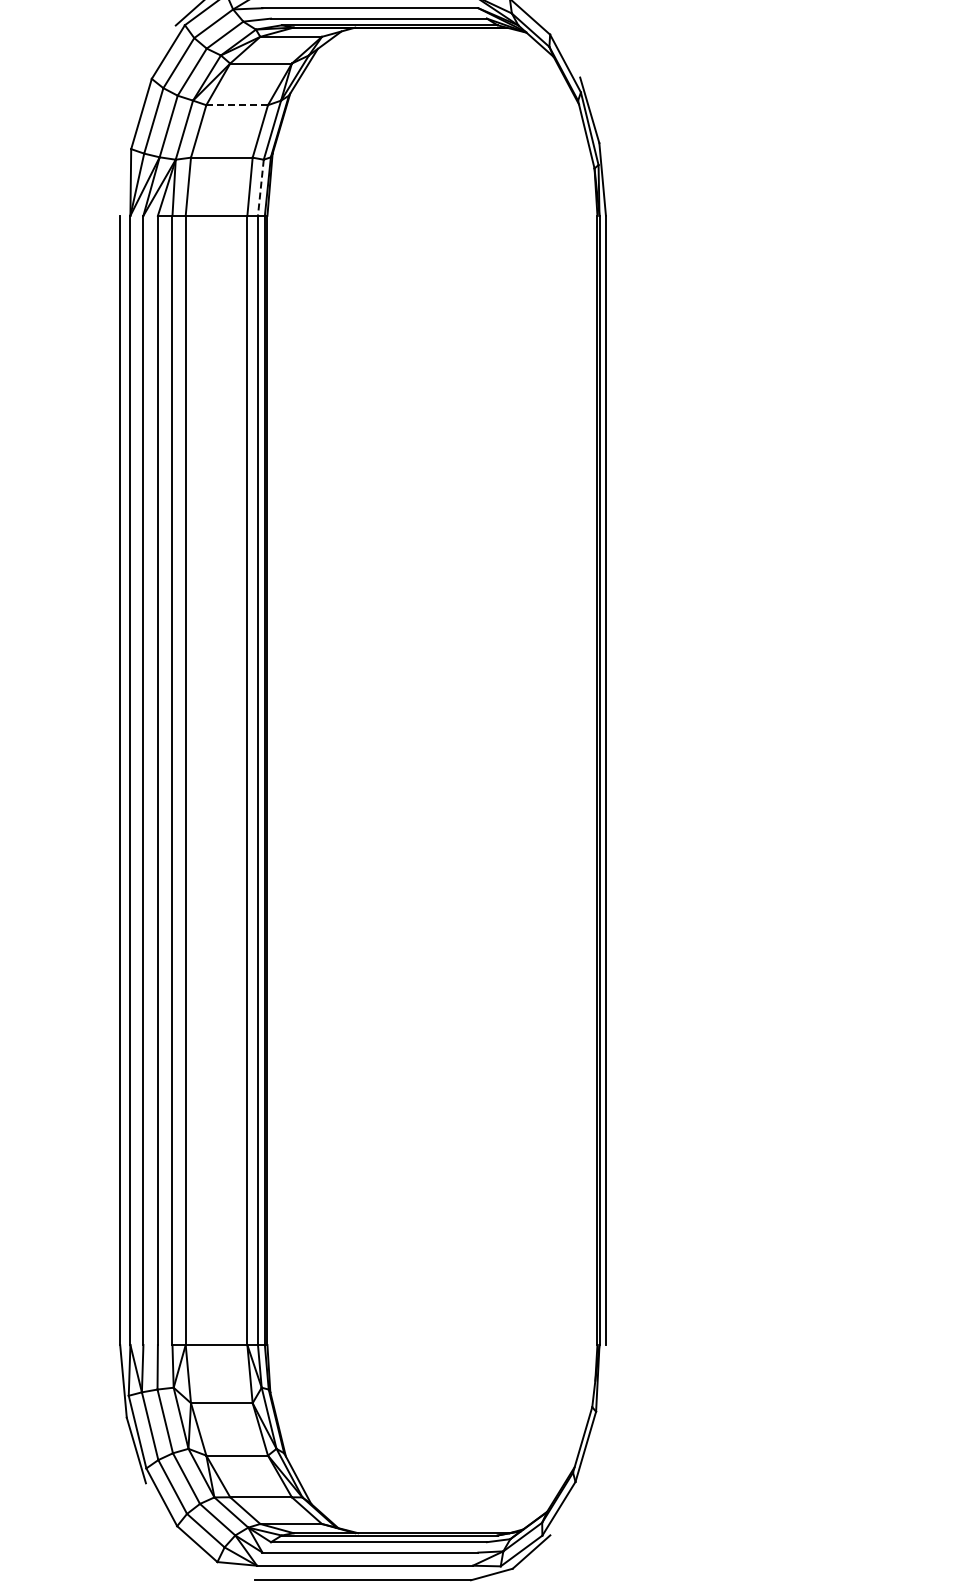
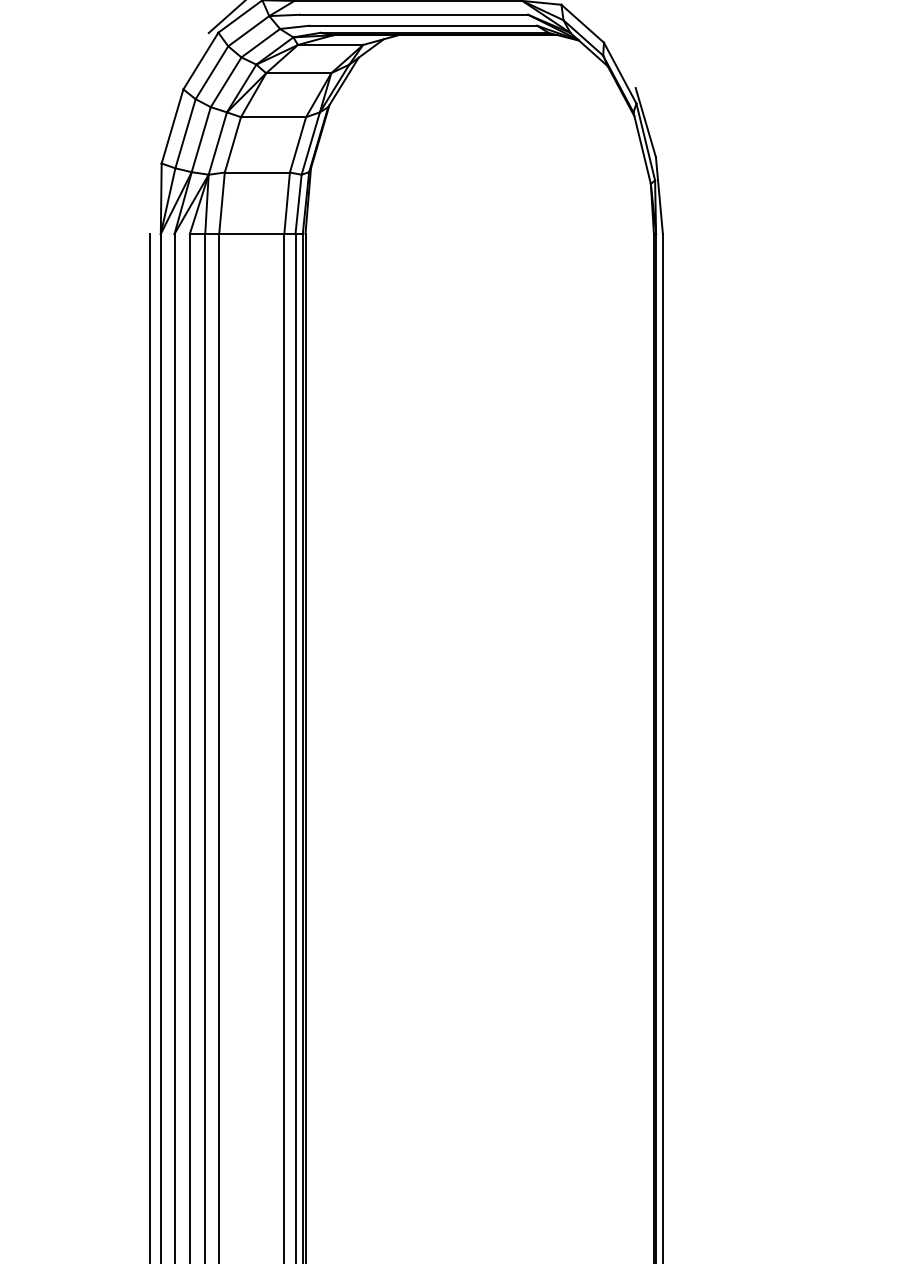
line: (237, 105) -> (273, 117), dashed -> solid
line: (260, 188) -> (298, 205), dashed -> solid

